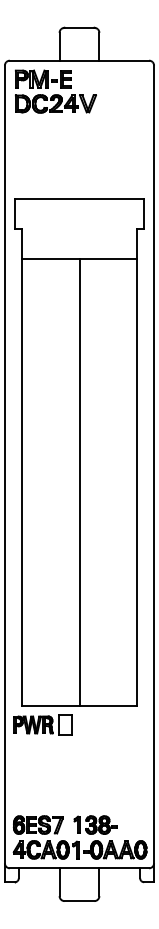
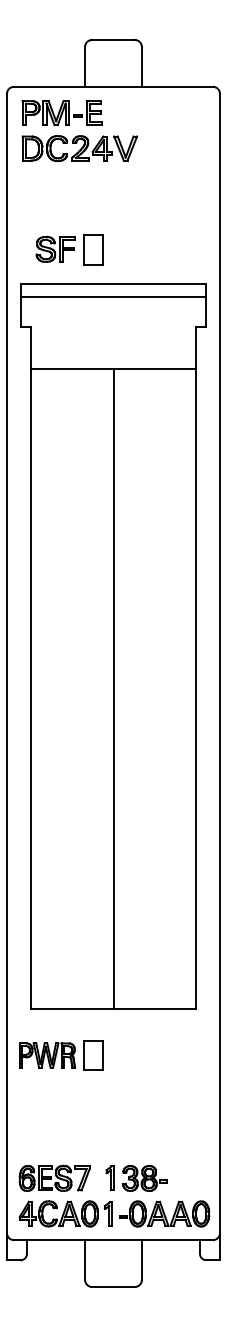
part: (48, 175) -> (69, 250), added
line: (79, 207) -> (113, 296), added
part: (42, 724) -> (60, 1054), moved

